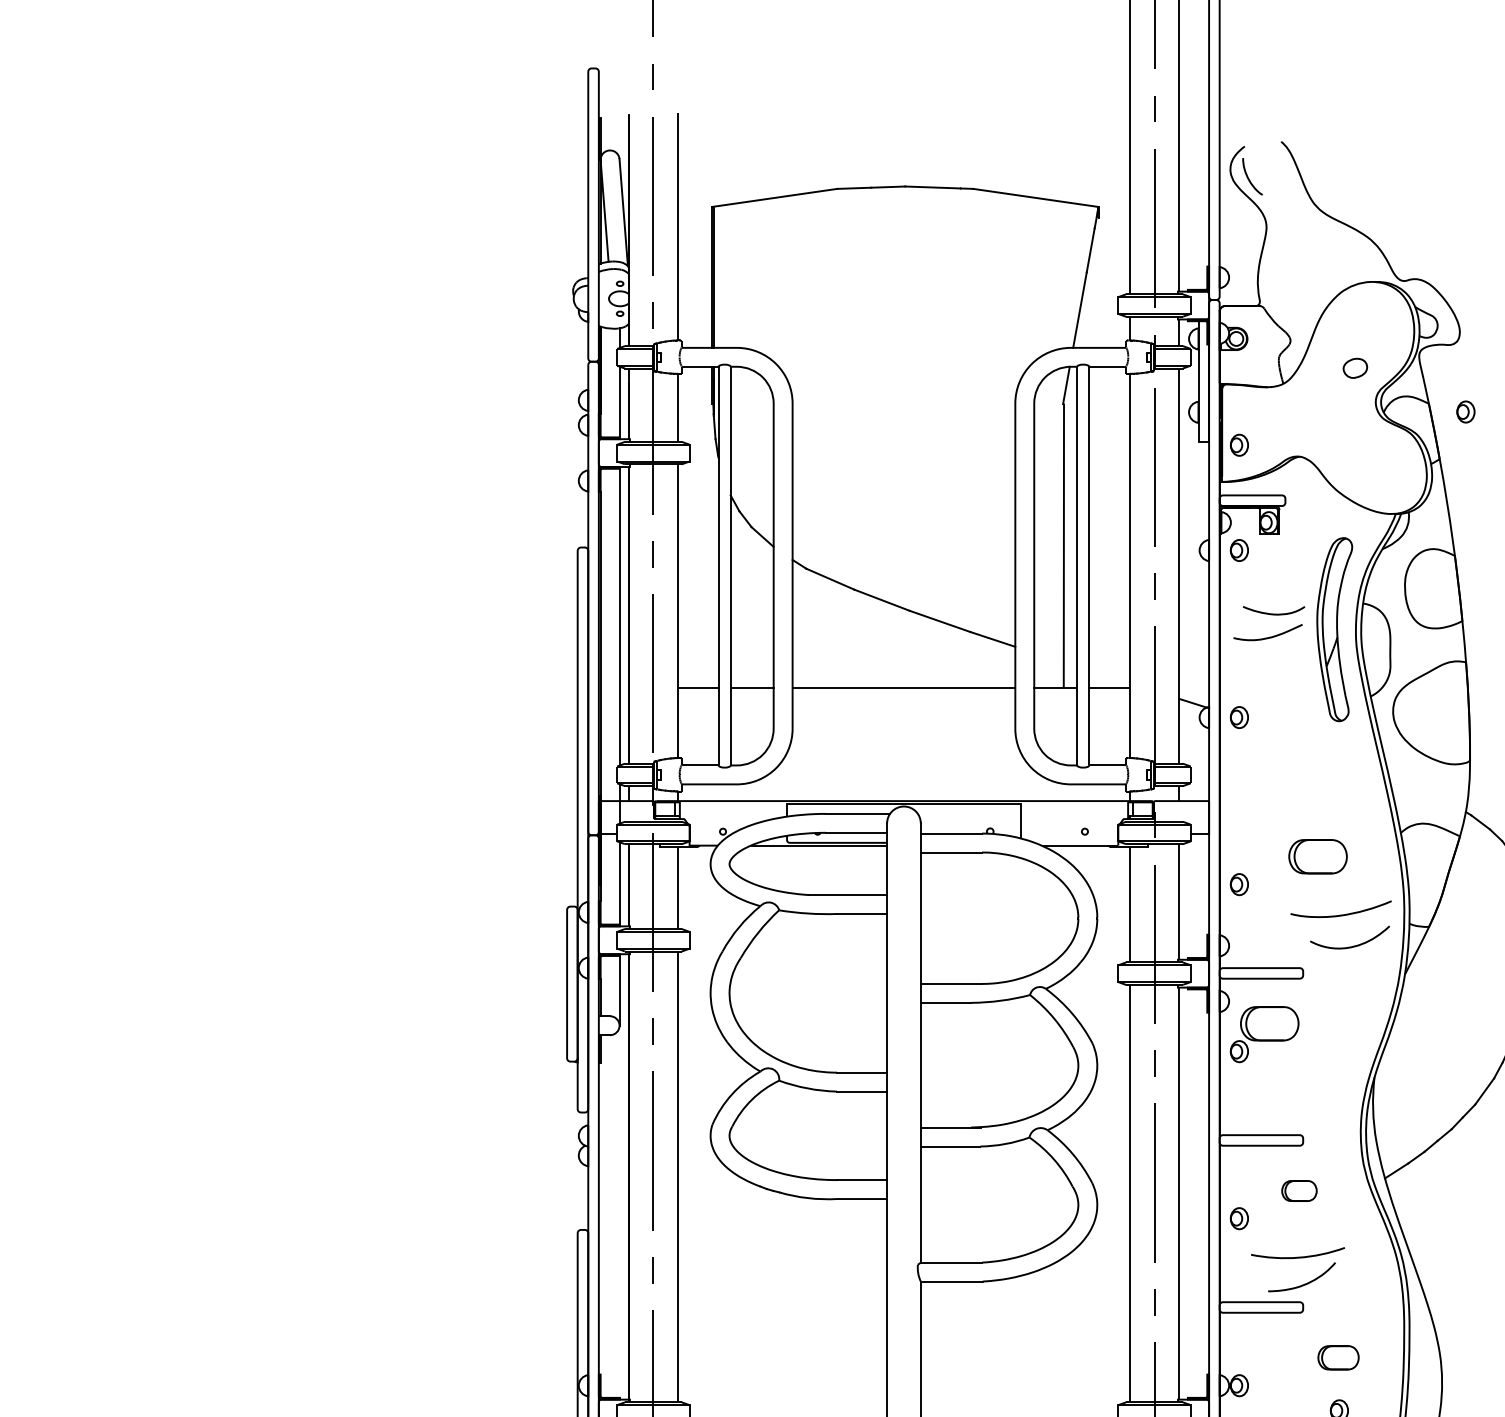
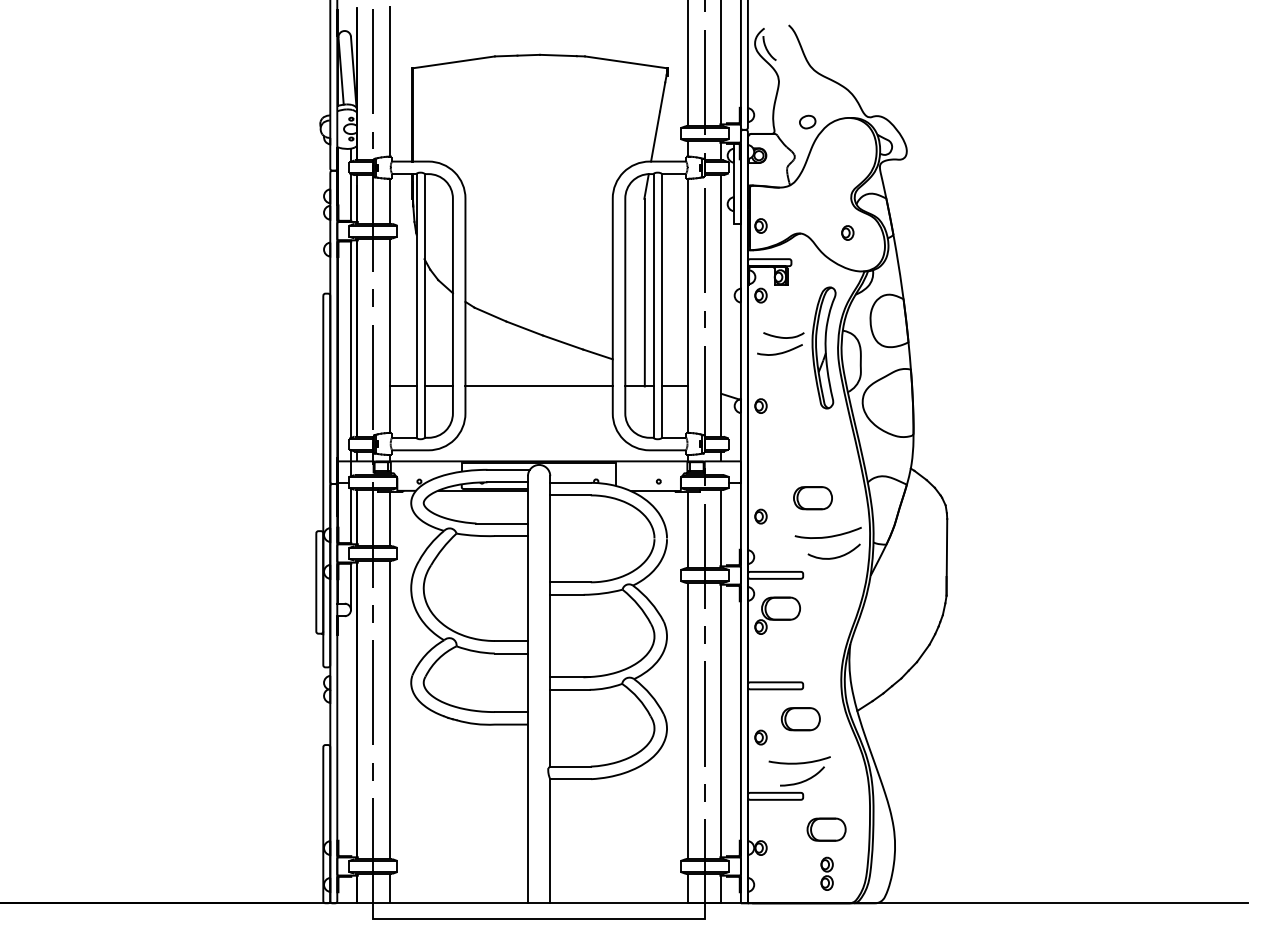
part: (1355, 367) -> (807, 121), moved
part: (1465, 411) -> (847, 232), moved
part: (1299, 1191) -> (800, 719), size x1.67
part: (1338, 1357) -> (826, 829), size x1.43

